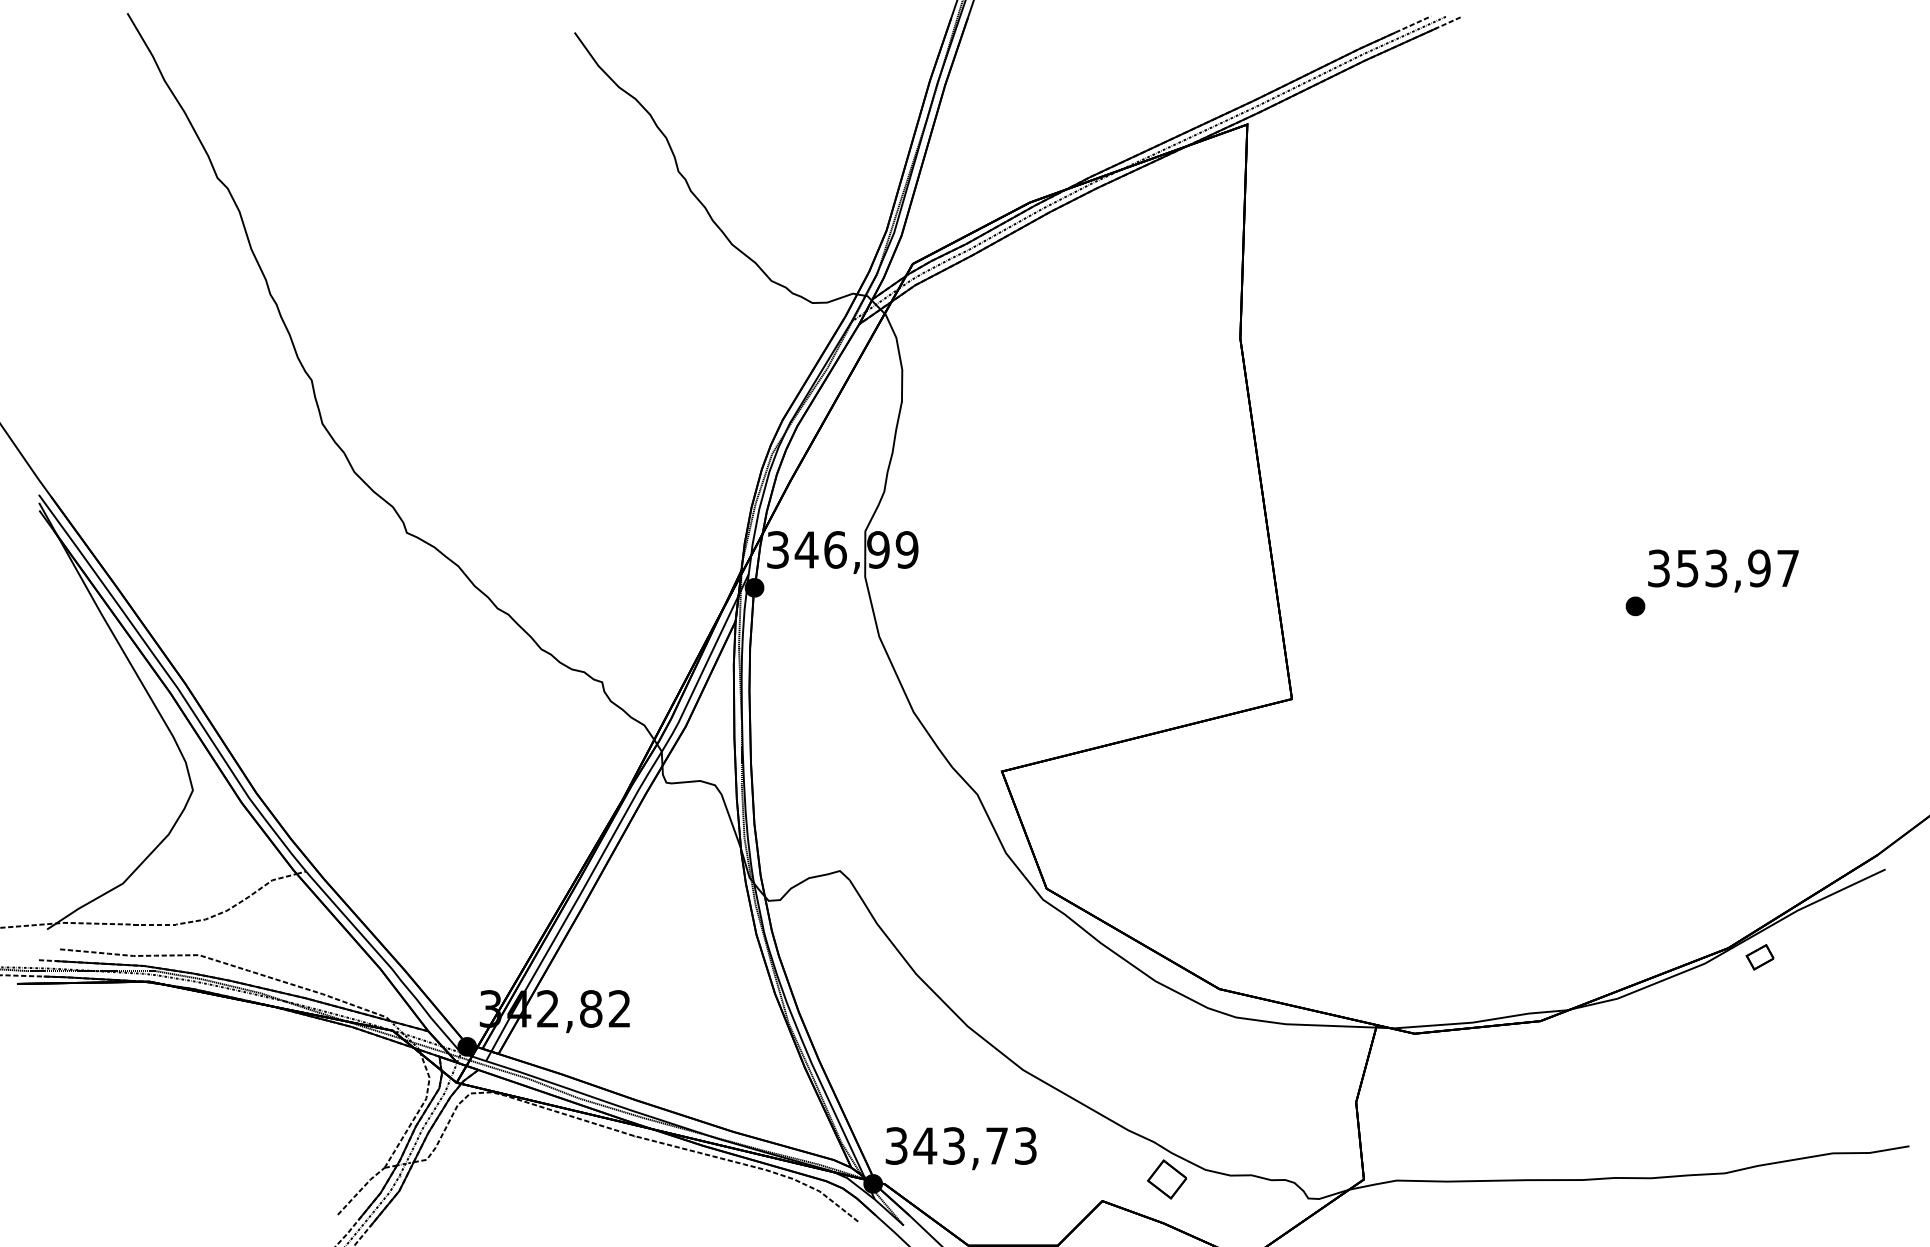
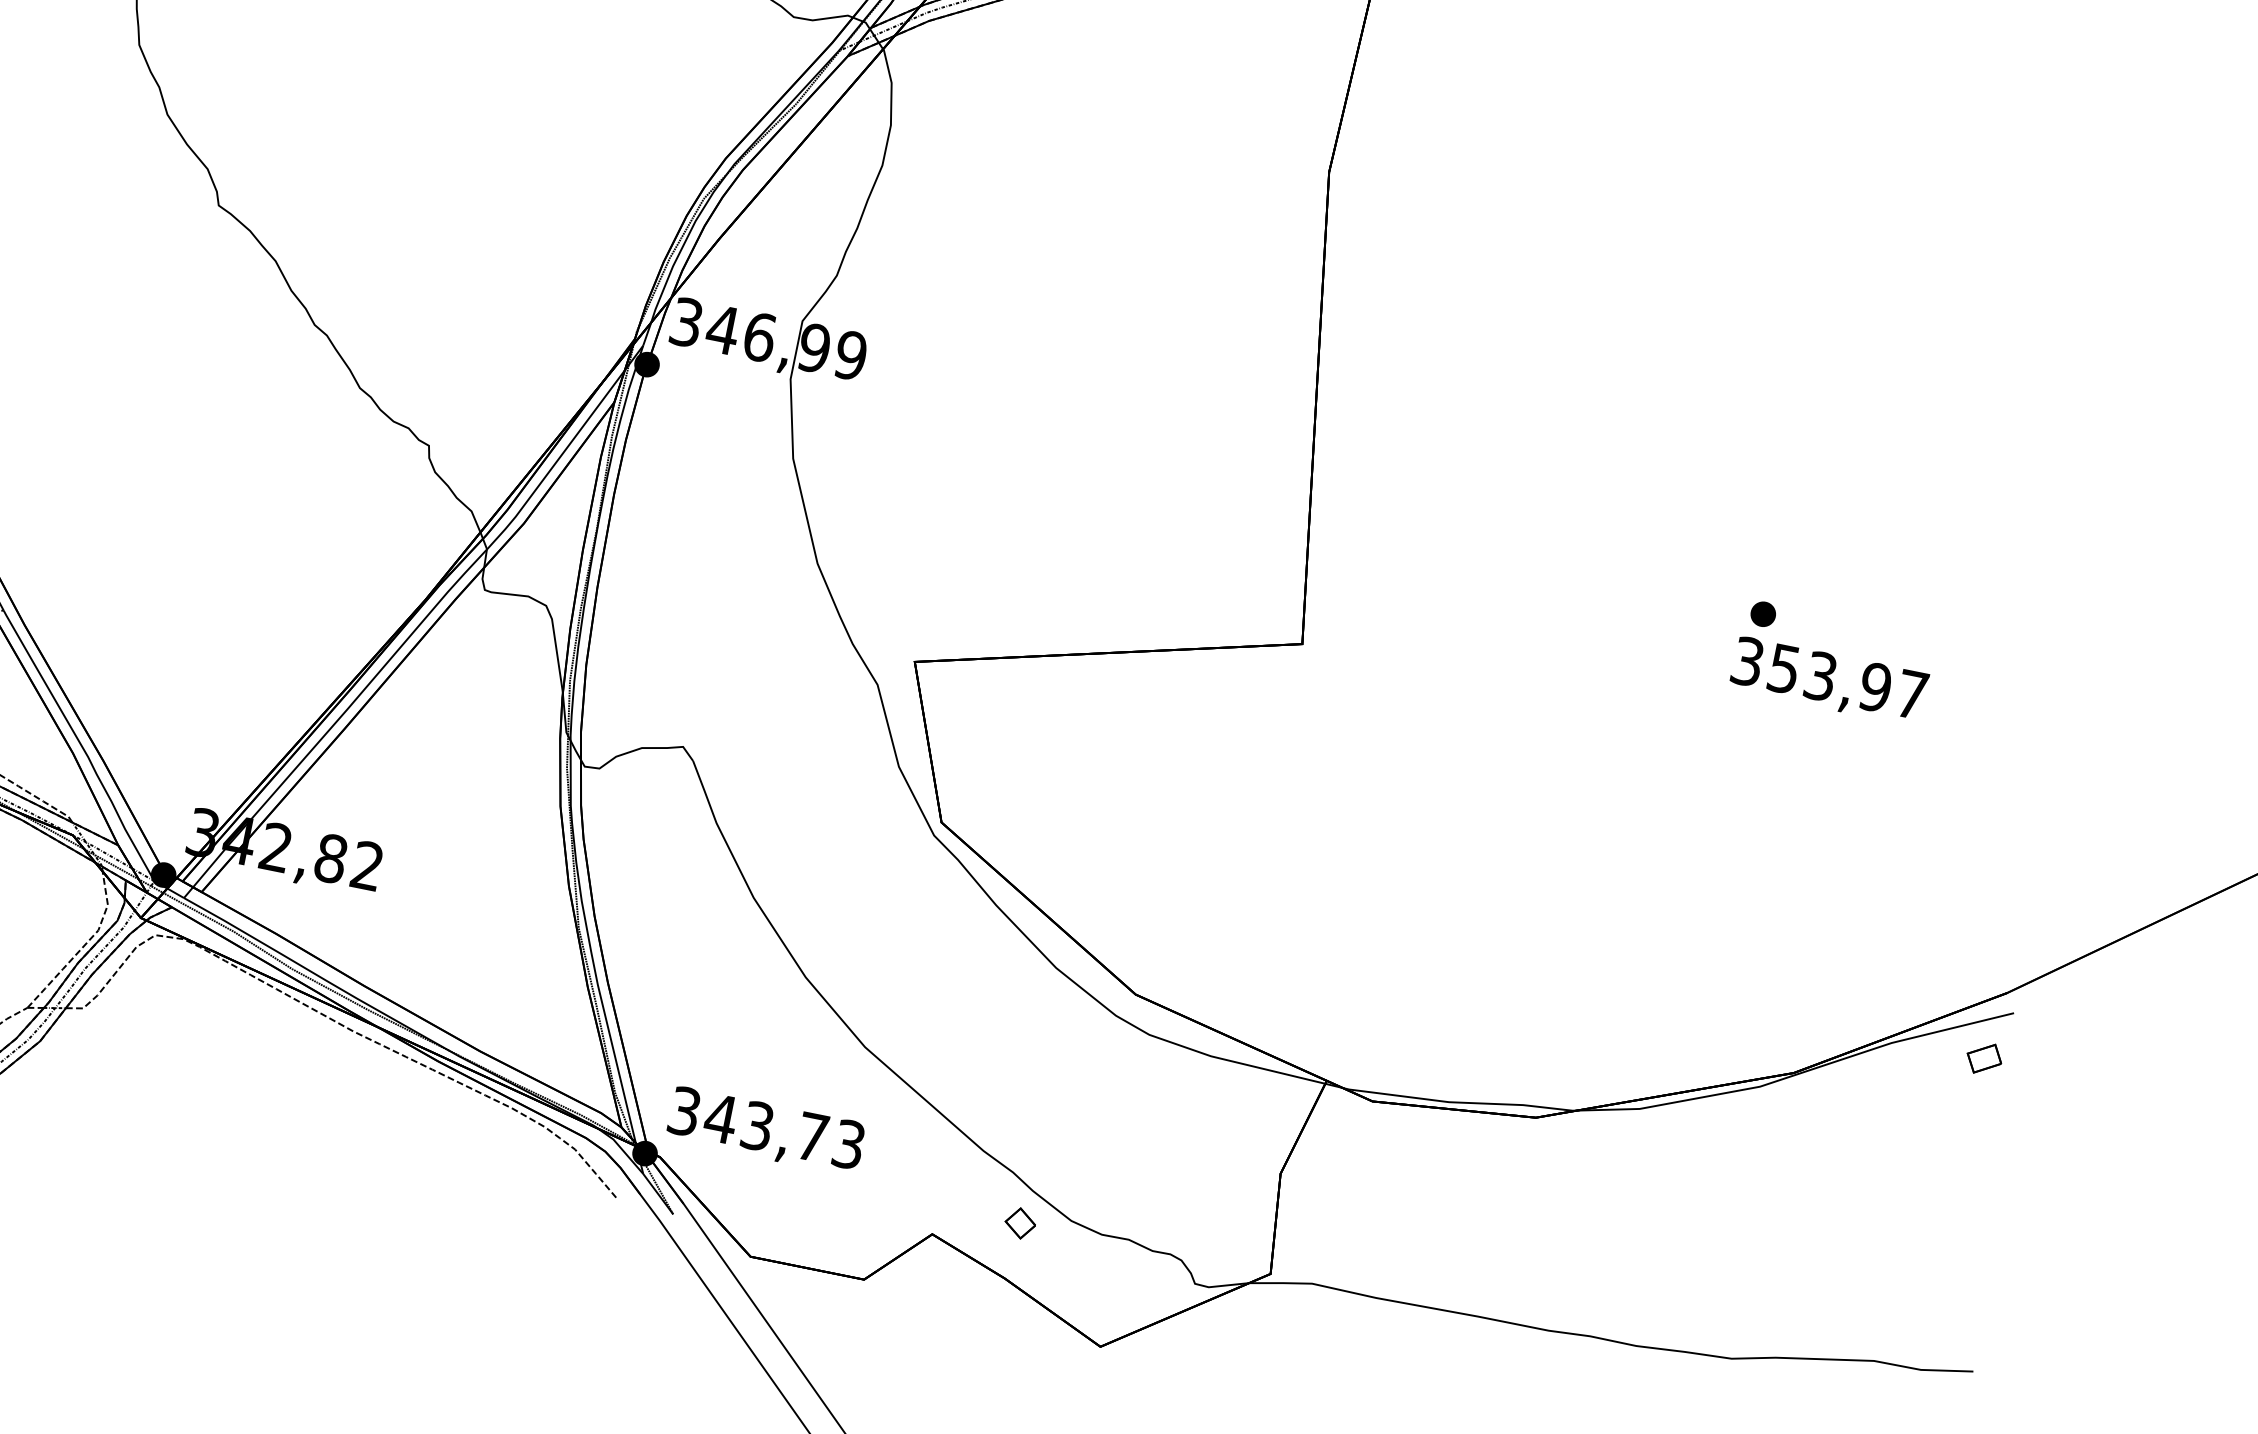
text: (1723, 570) -> (1829, 680), moved
part: (1759, 957) -> (1983, 1058), moved
part: (1167, 1179) -> (1020, 1223), size x0.6

